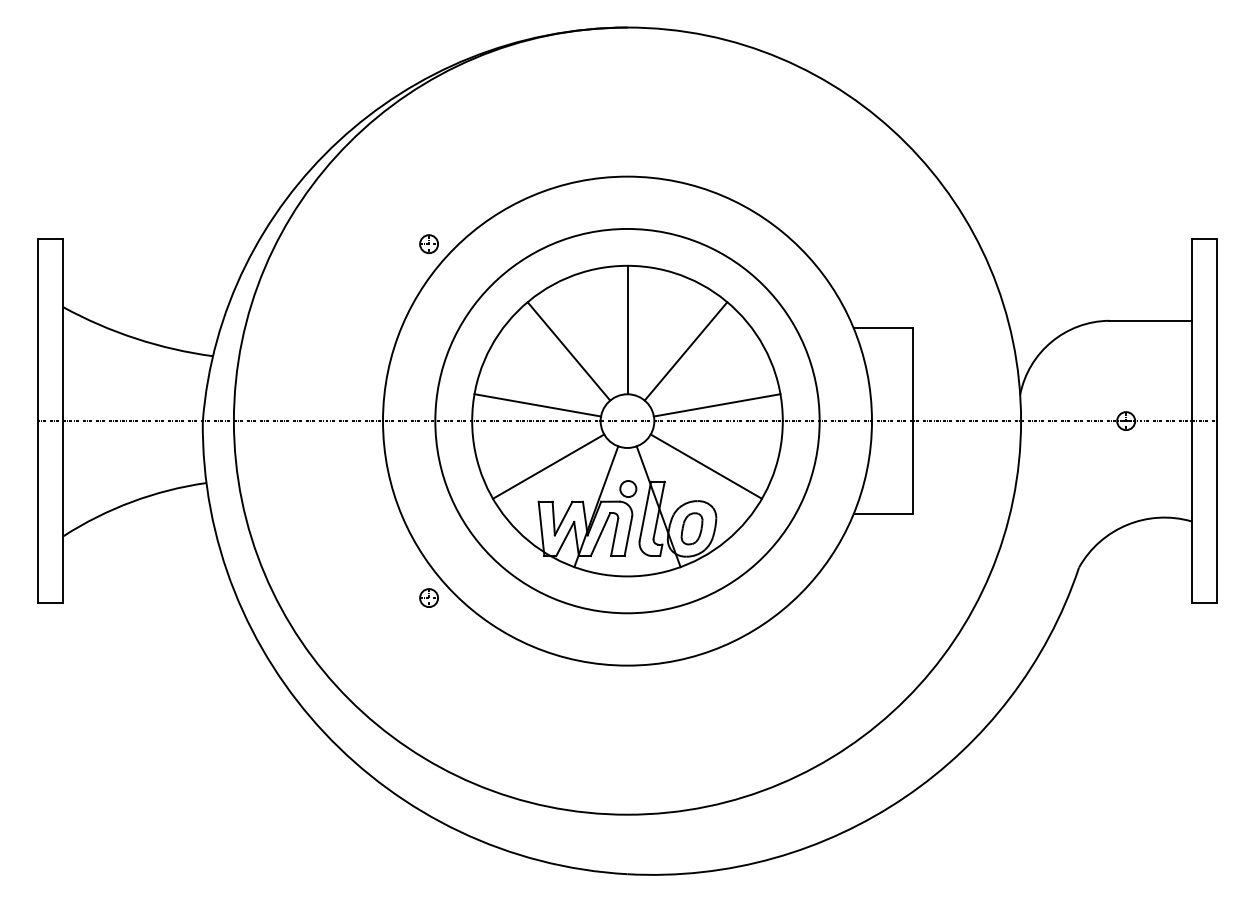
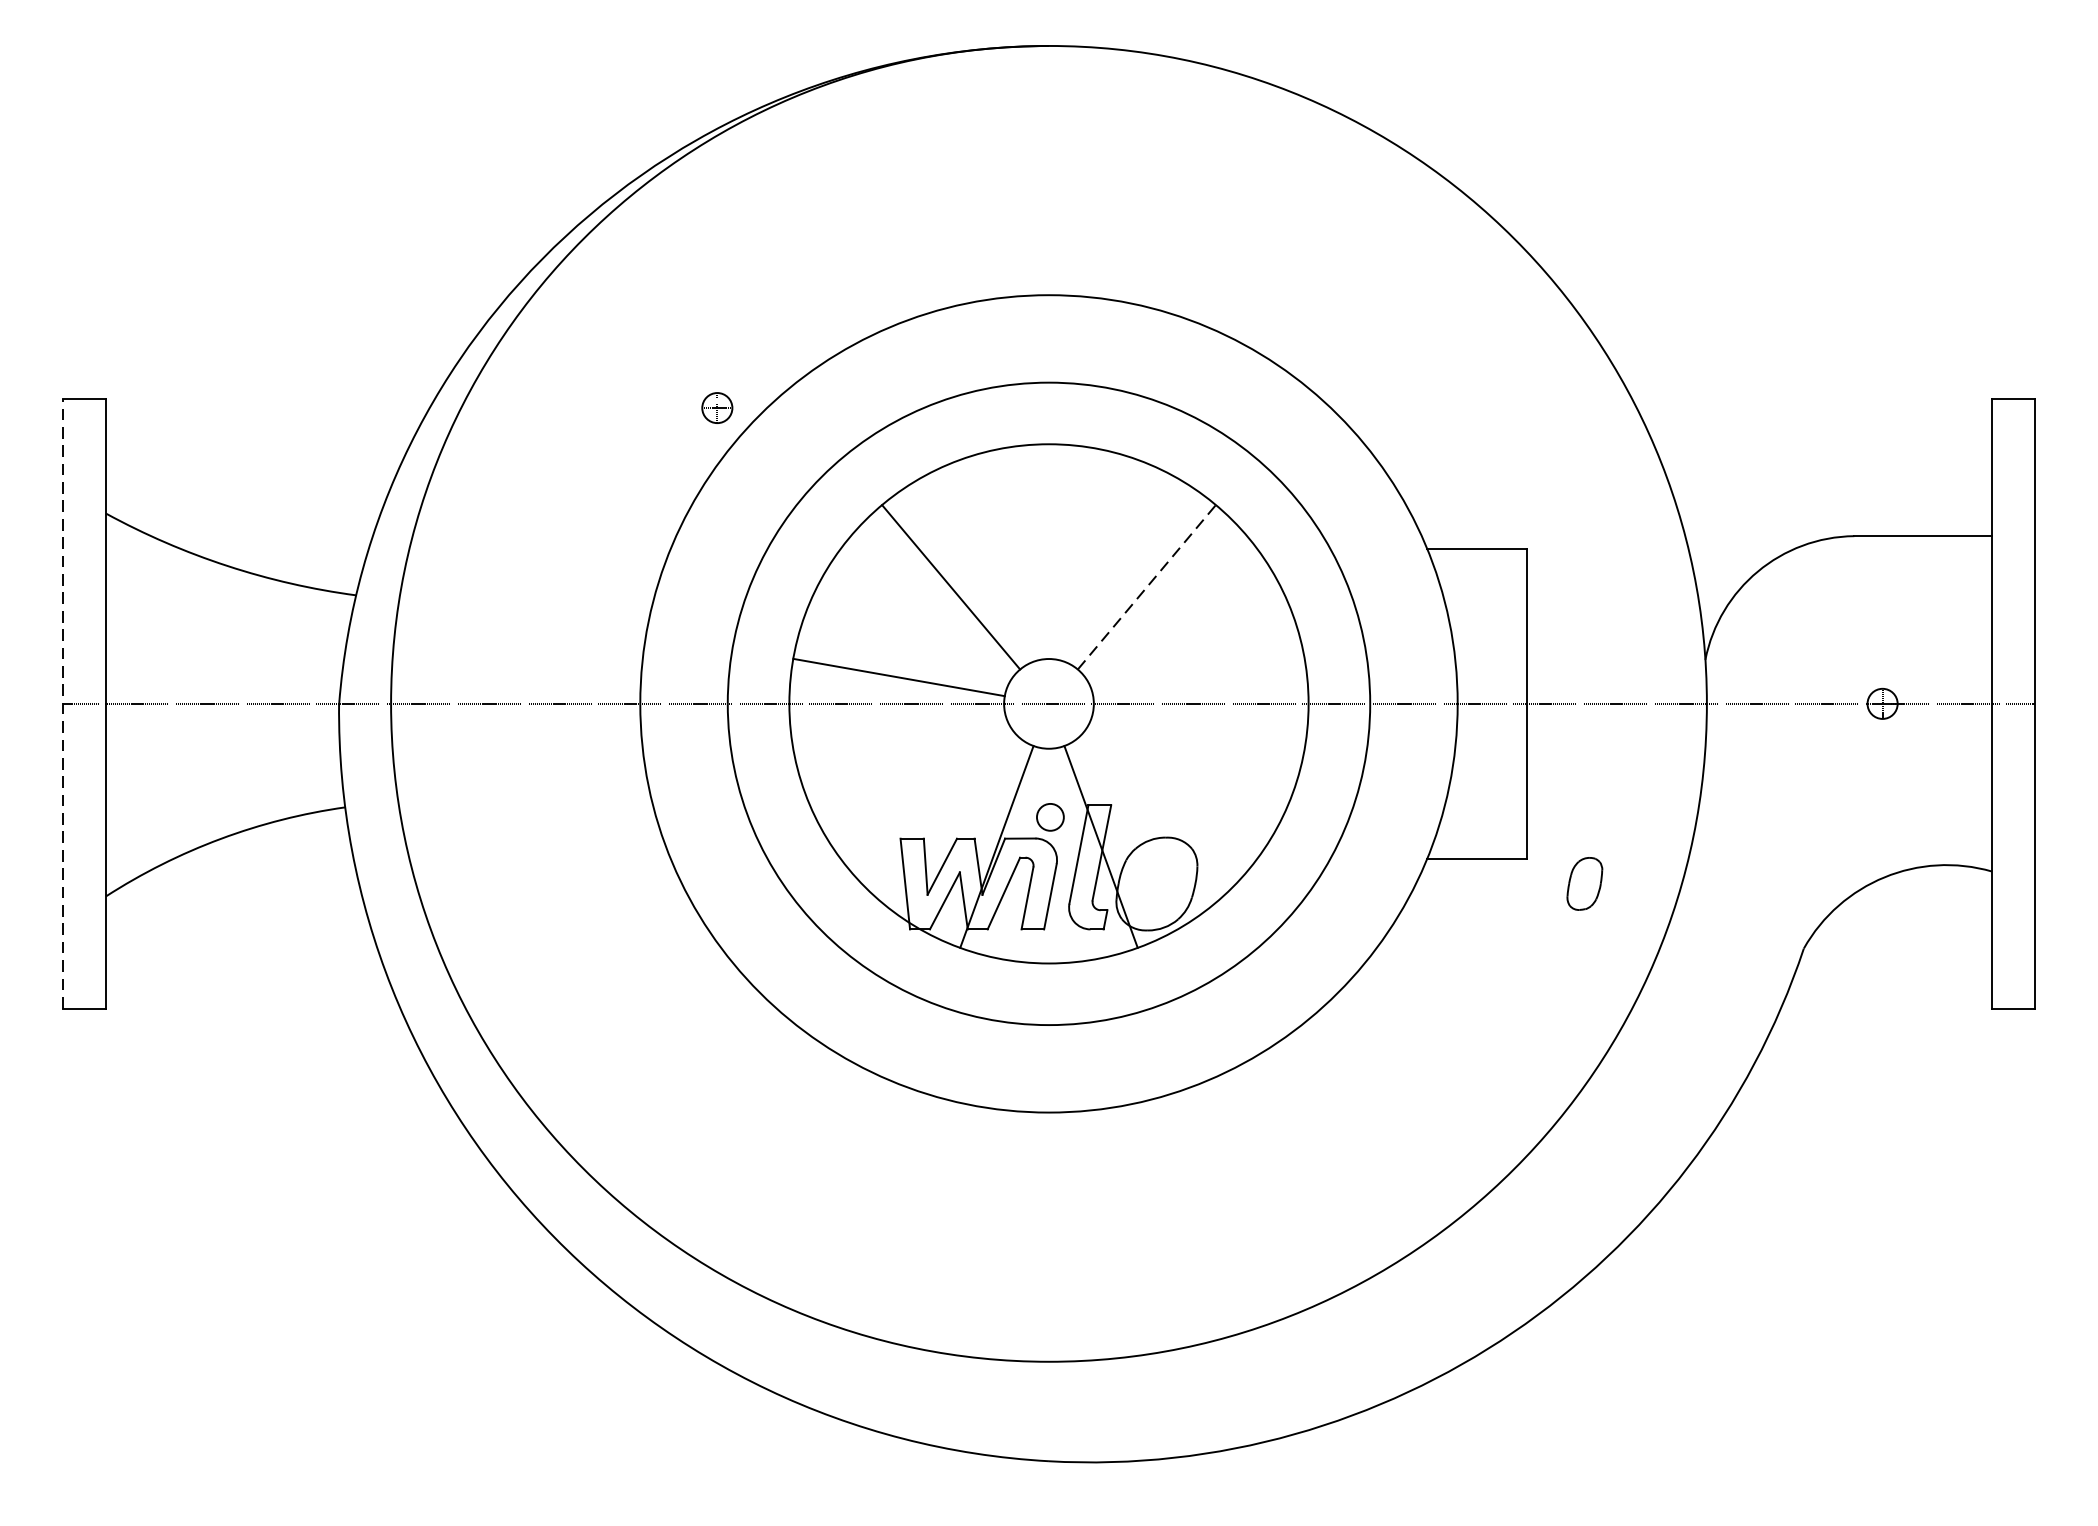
line: (627, 329) -> (1049, 550), removed
line: (686, 350) -> (1147, 585), solid -> dashed
line: (716, 405) -> (1197, 677), removed
line: (37, 420) -> (62, 702), solid -> dashed
line: (548, 466) -> (916, 779), removed
line: (705, 466) -> (1179, 779), removed
part: (691, 528) -> (1583, 883), moved
part: (428, 597) -> (716, 998), removed

